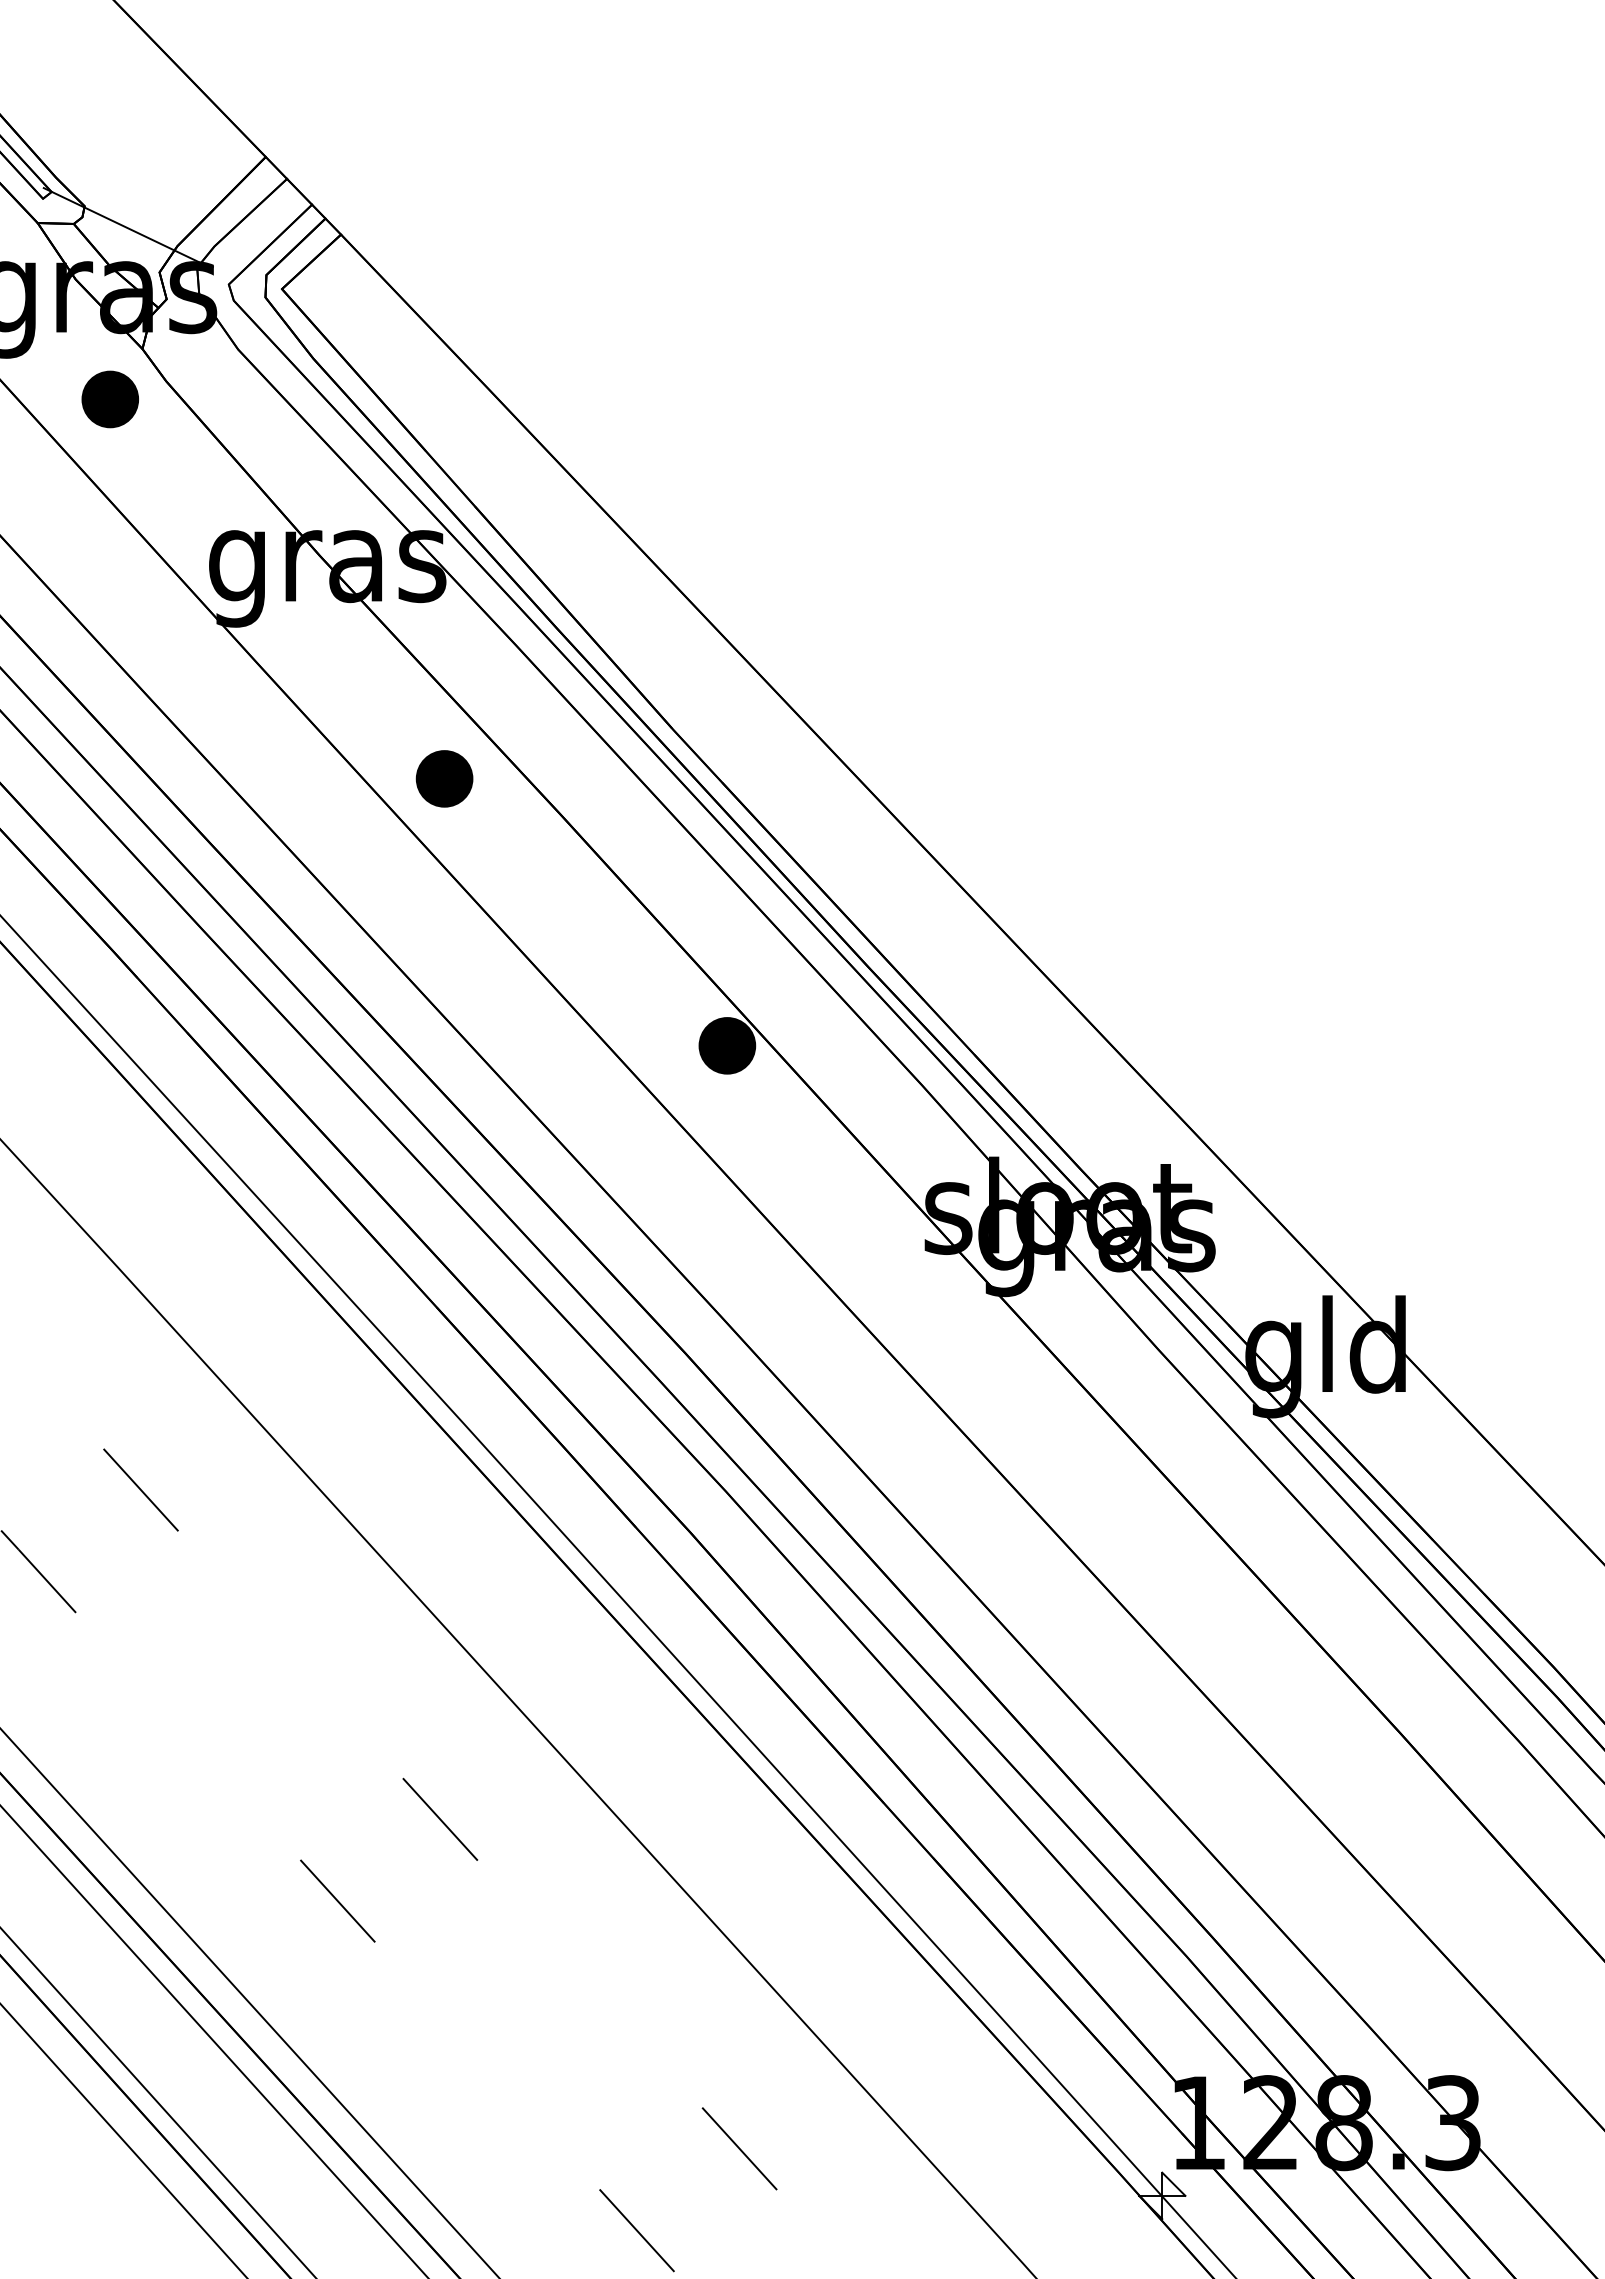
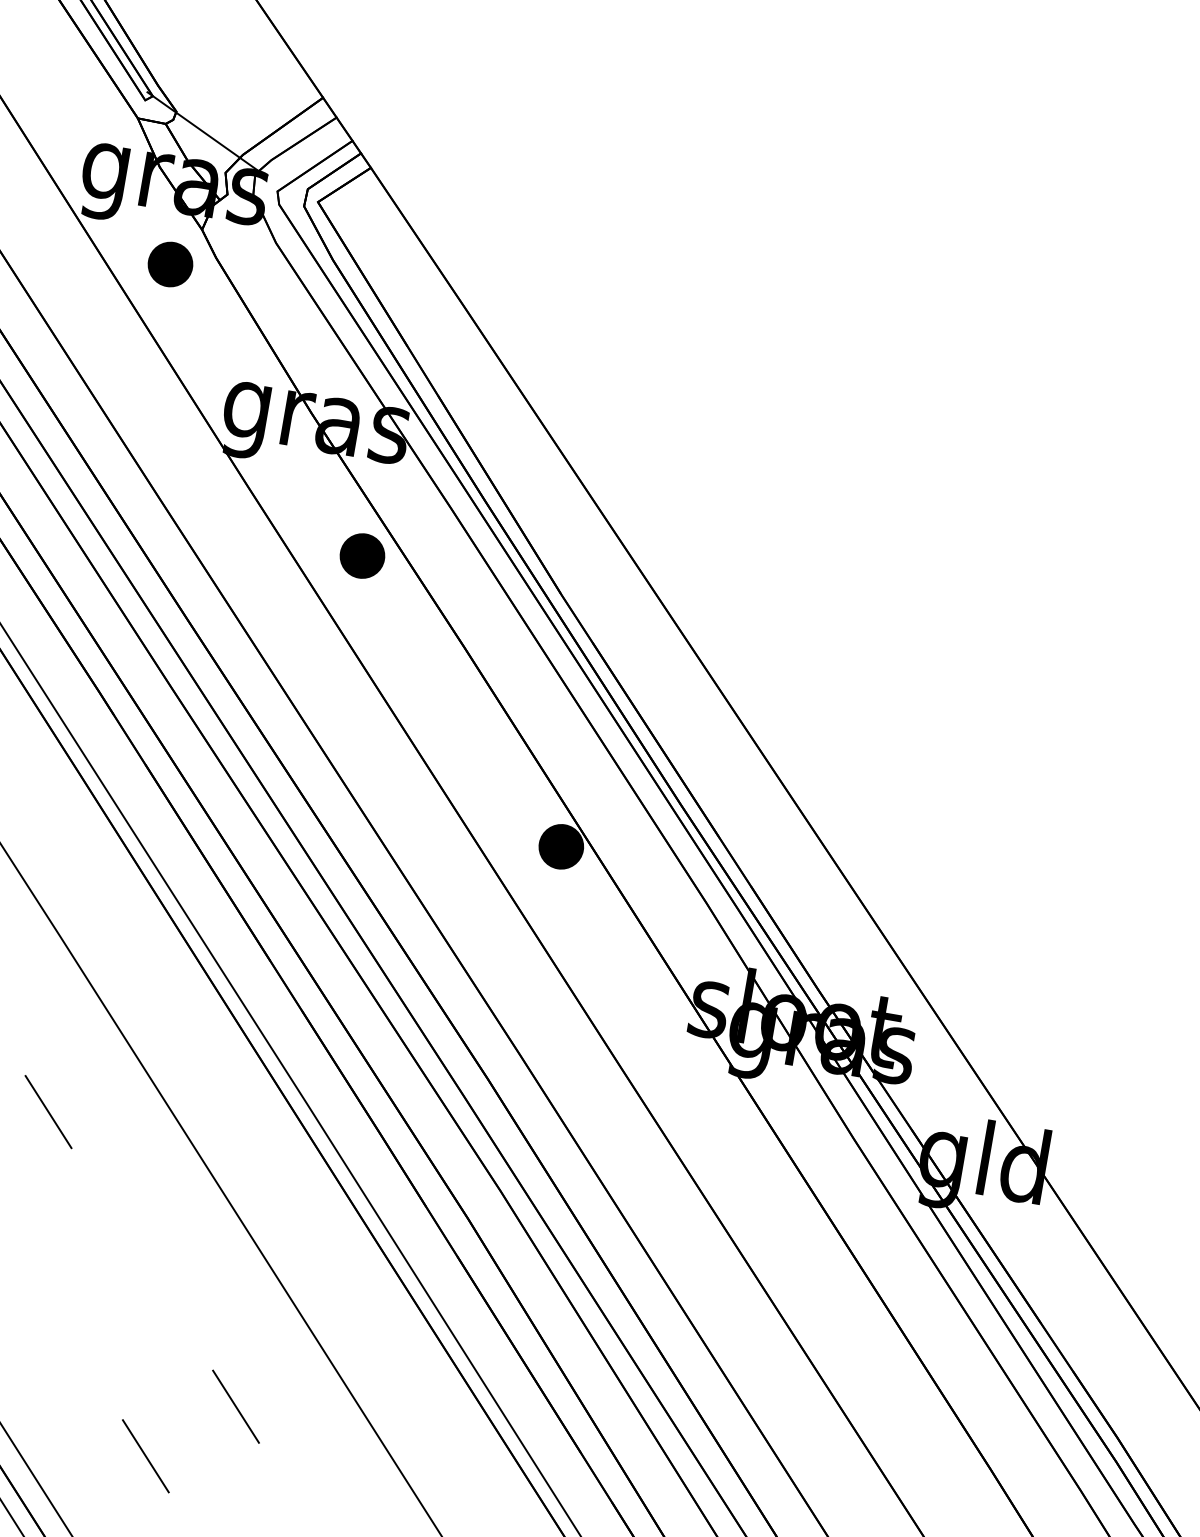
part: (444, 778) -> (362, 555), moved

